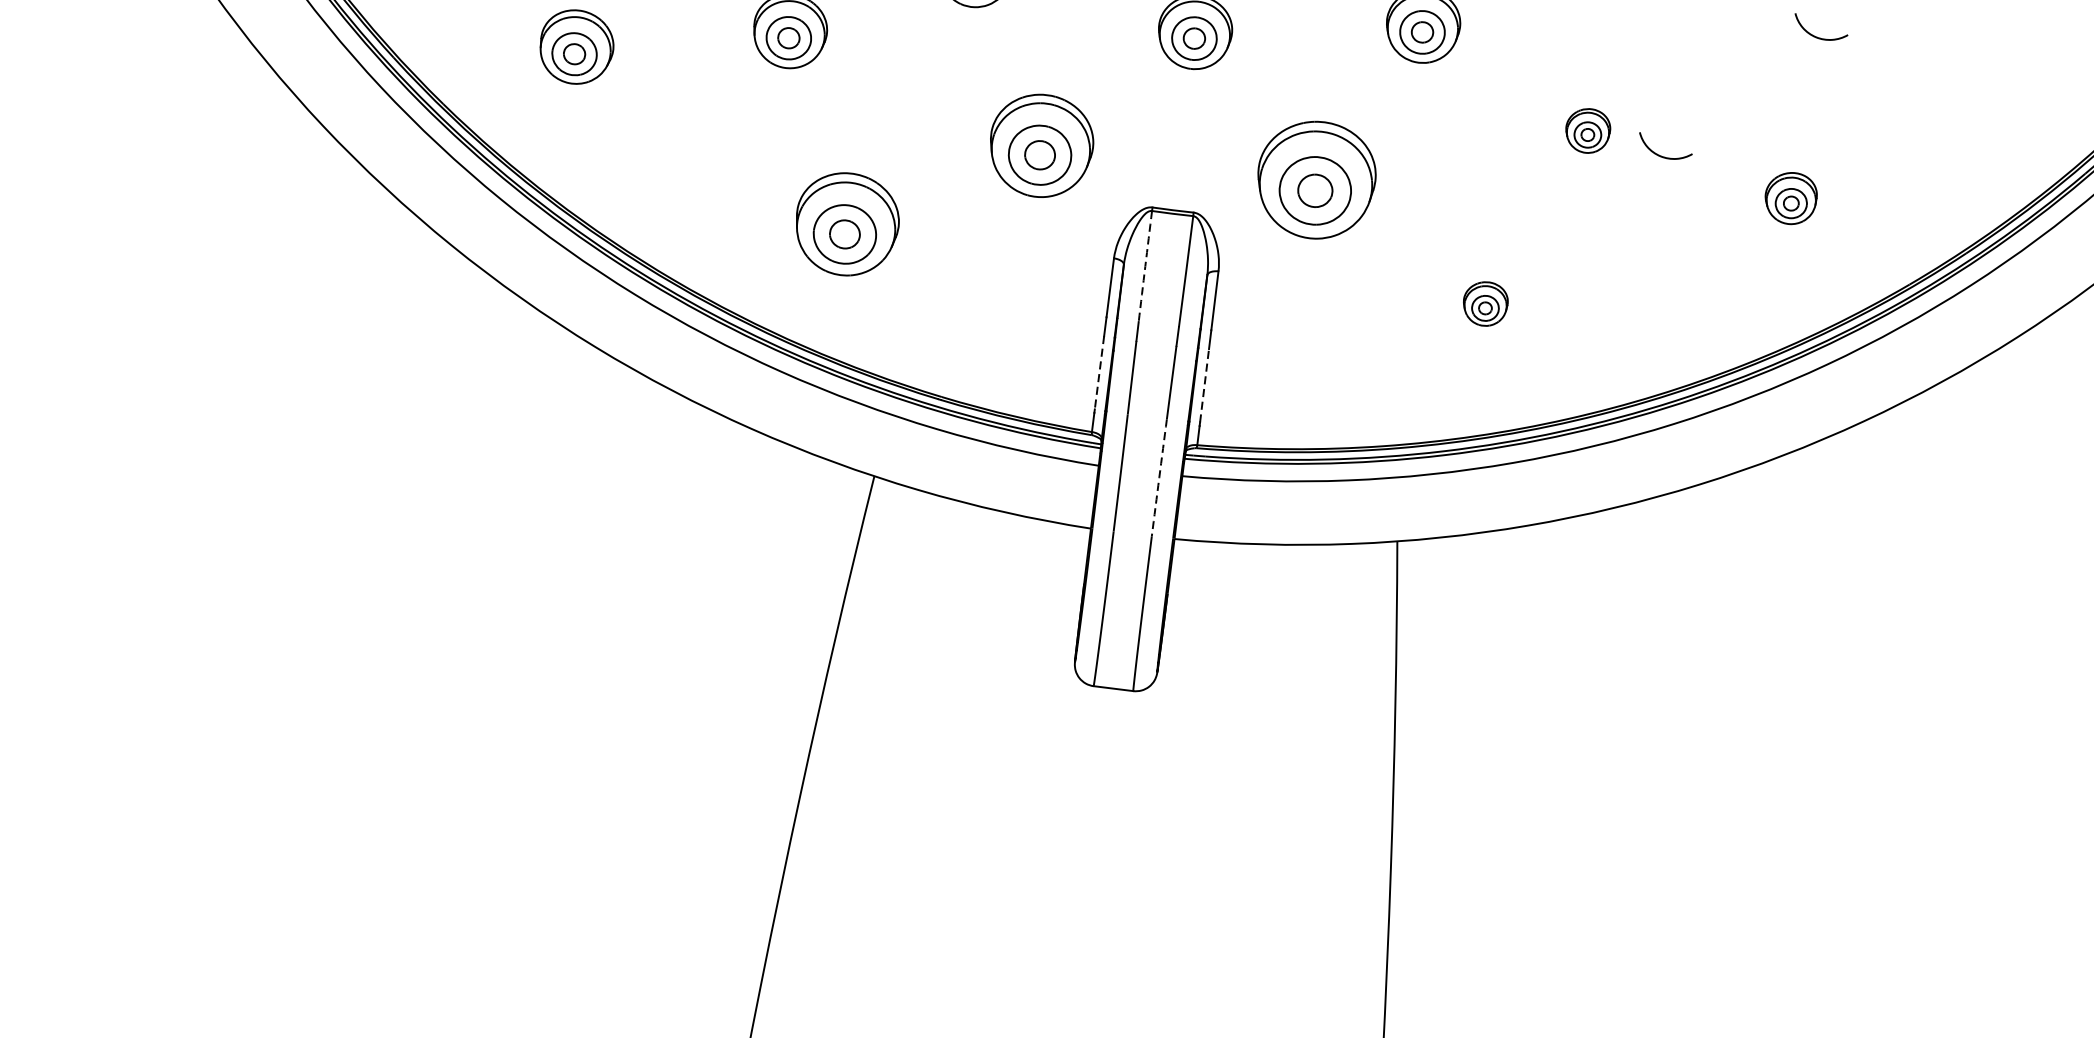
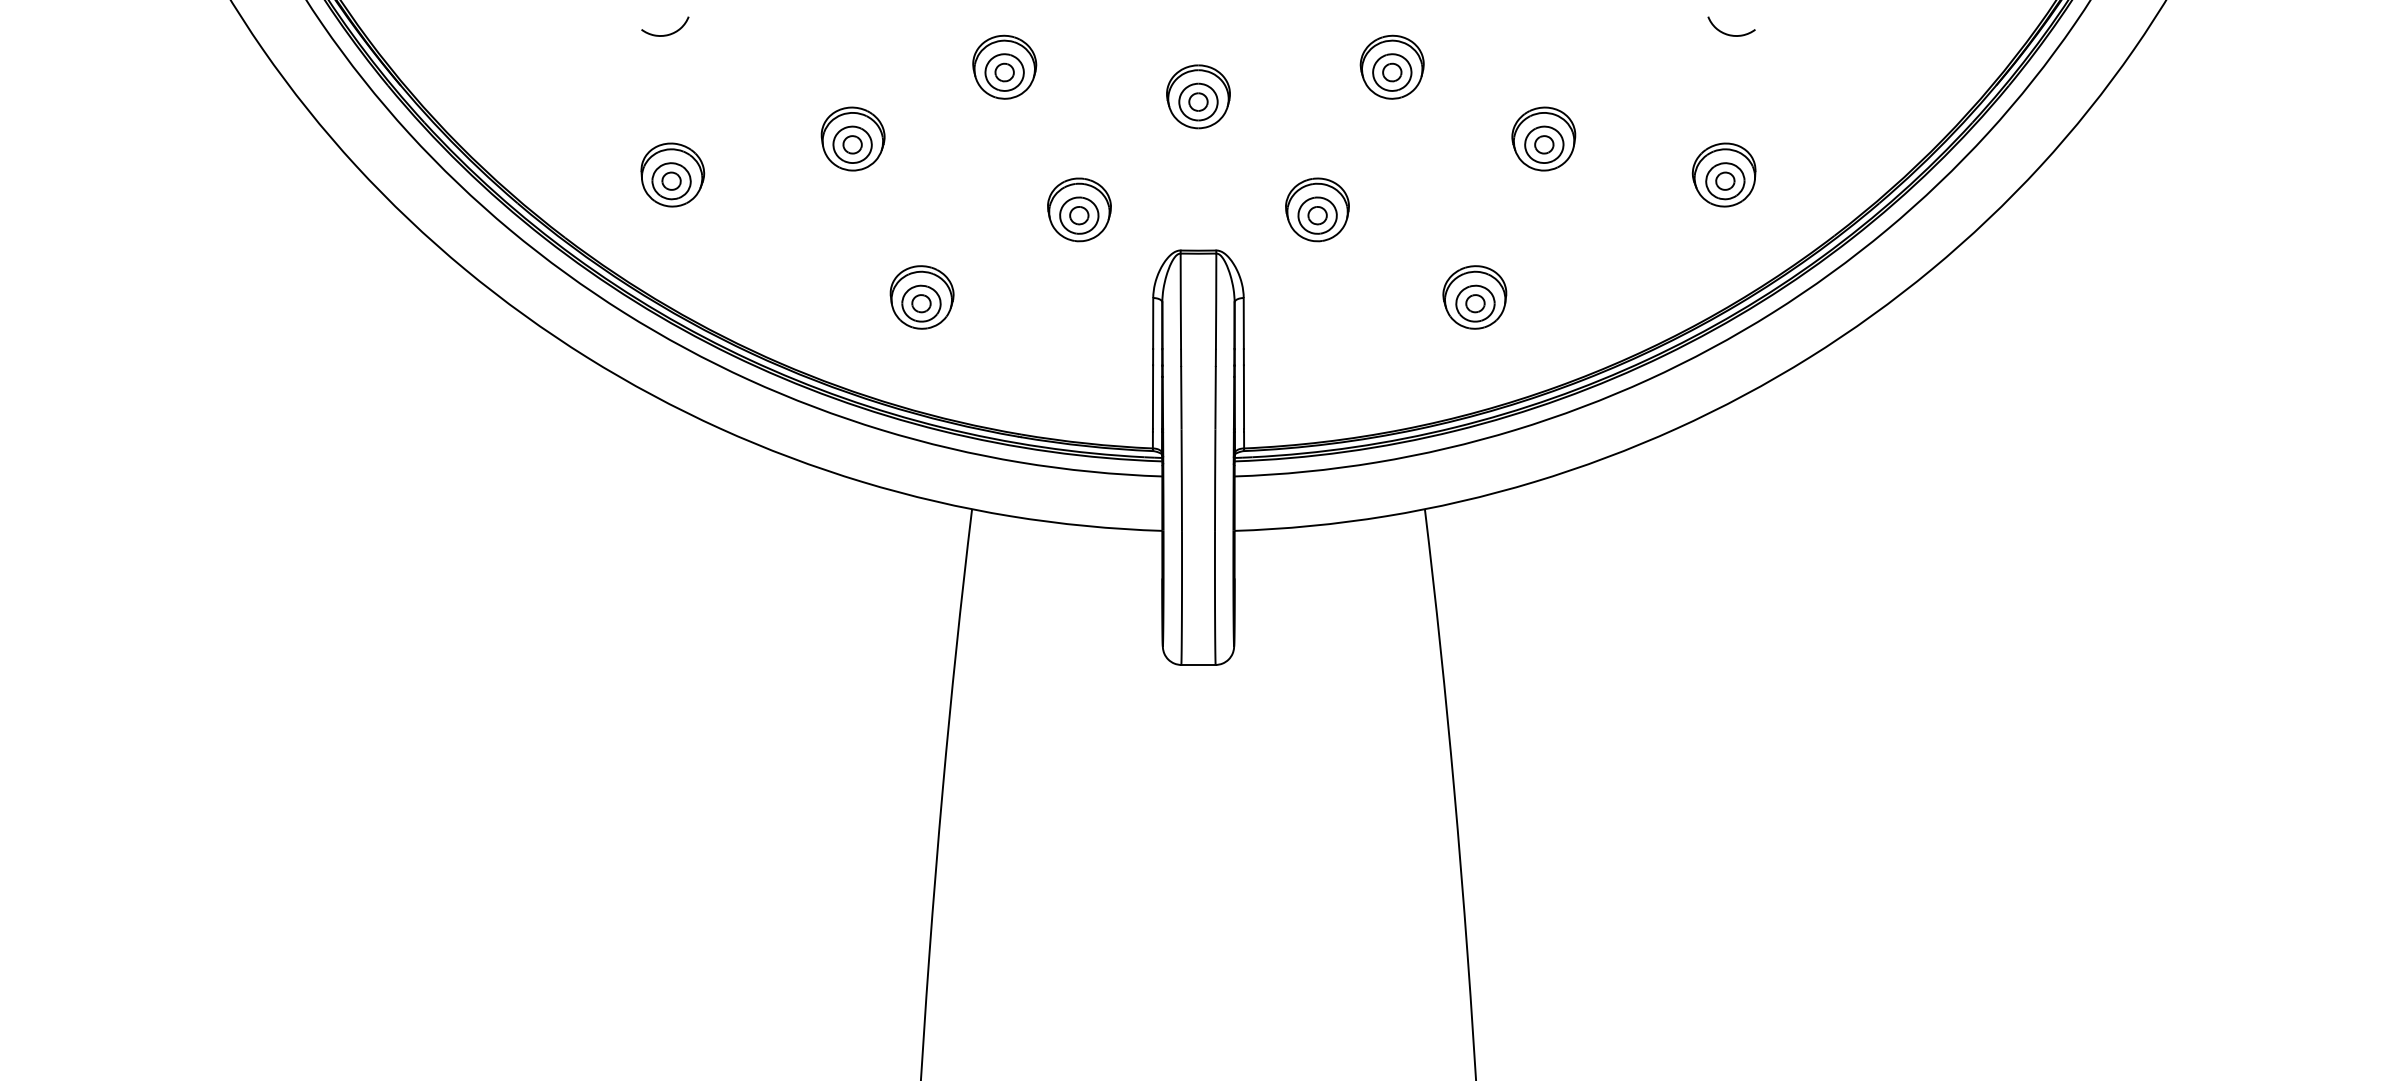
part: (1587, 130) -> (1543, 138), size x1.67
part: (1041, 145) -> (1079, 209), size x0.71
curve: (1664, 156) -> (1611, 152), removed
part: (1316, 179) -> (1317, 209), size x0.62
part: (1790, 197) -> (1723, 174), size x1.43
part: (846, 224) -> (921, 297), size x0.71
arc: (1144, 266) -> (1180, 301), dashed -> solid
part: (1485, 303) -> (1474, 297), size x1.67
line: (1099, 373) -> (1153, 397), dashed -> solid
line: (1203, 386) -> (1243, 397), dashed -> solid
arc: (1159, 478) -> (1215, 480), dashed -> solid

